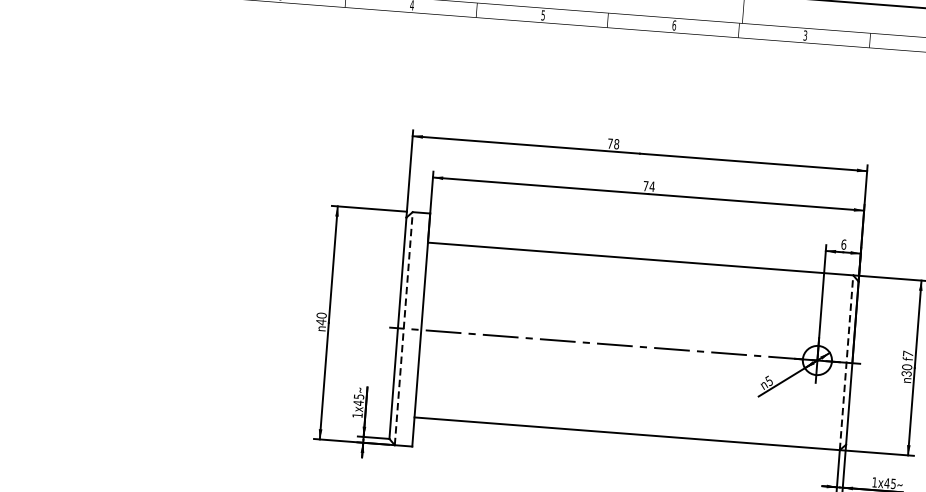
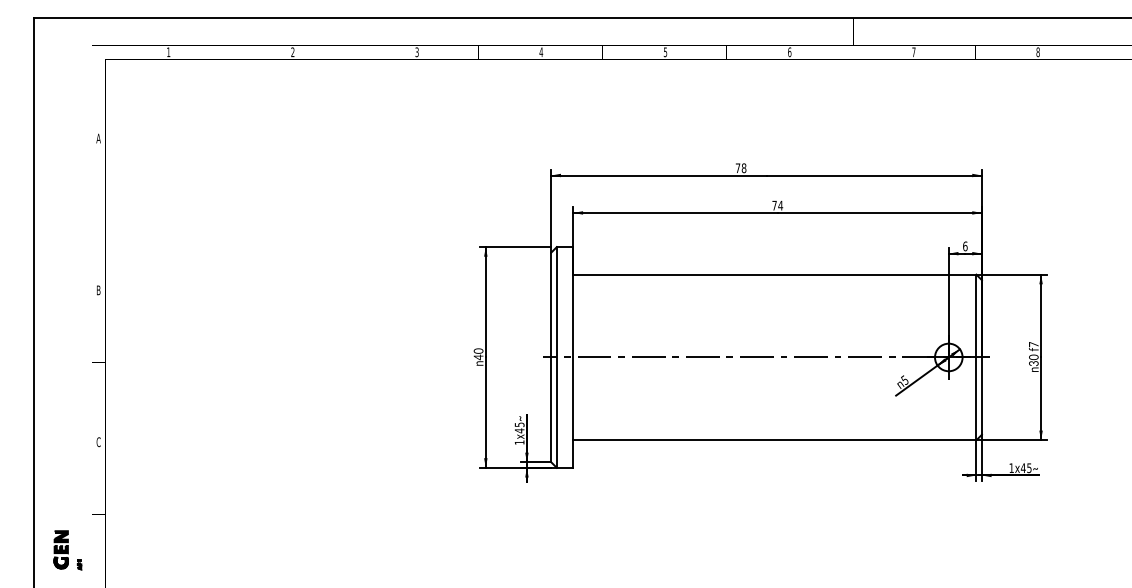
text: (804, 35) -> (913, 52), 3 -> 7
line: (403, 327) -> (556, 356), dashed -> solid
line: (846, 362) -> (976, 357), dashed -> solid

